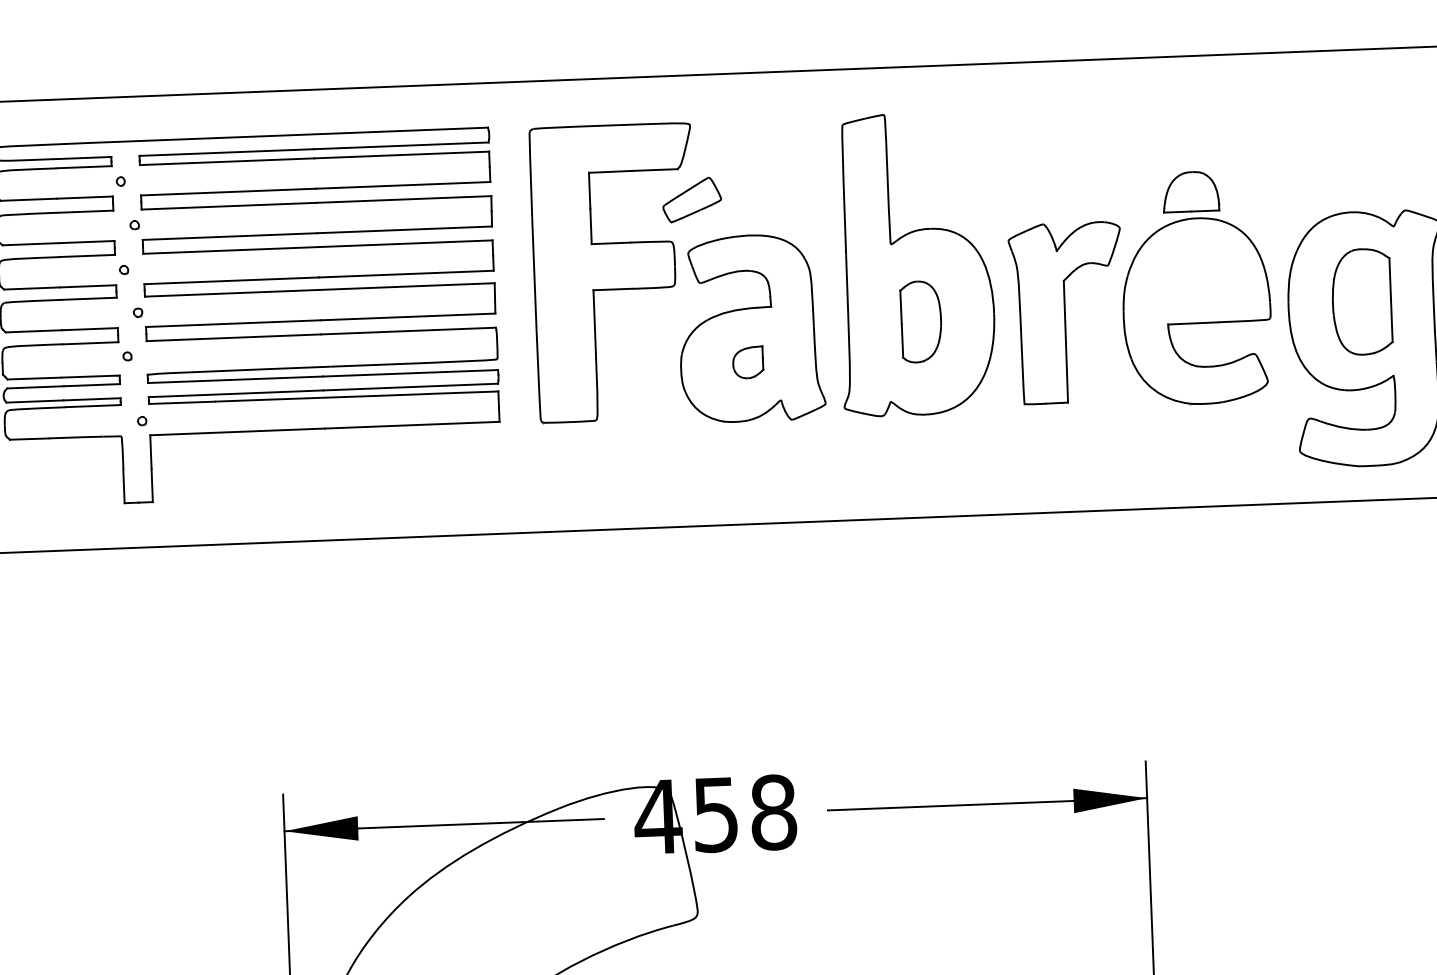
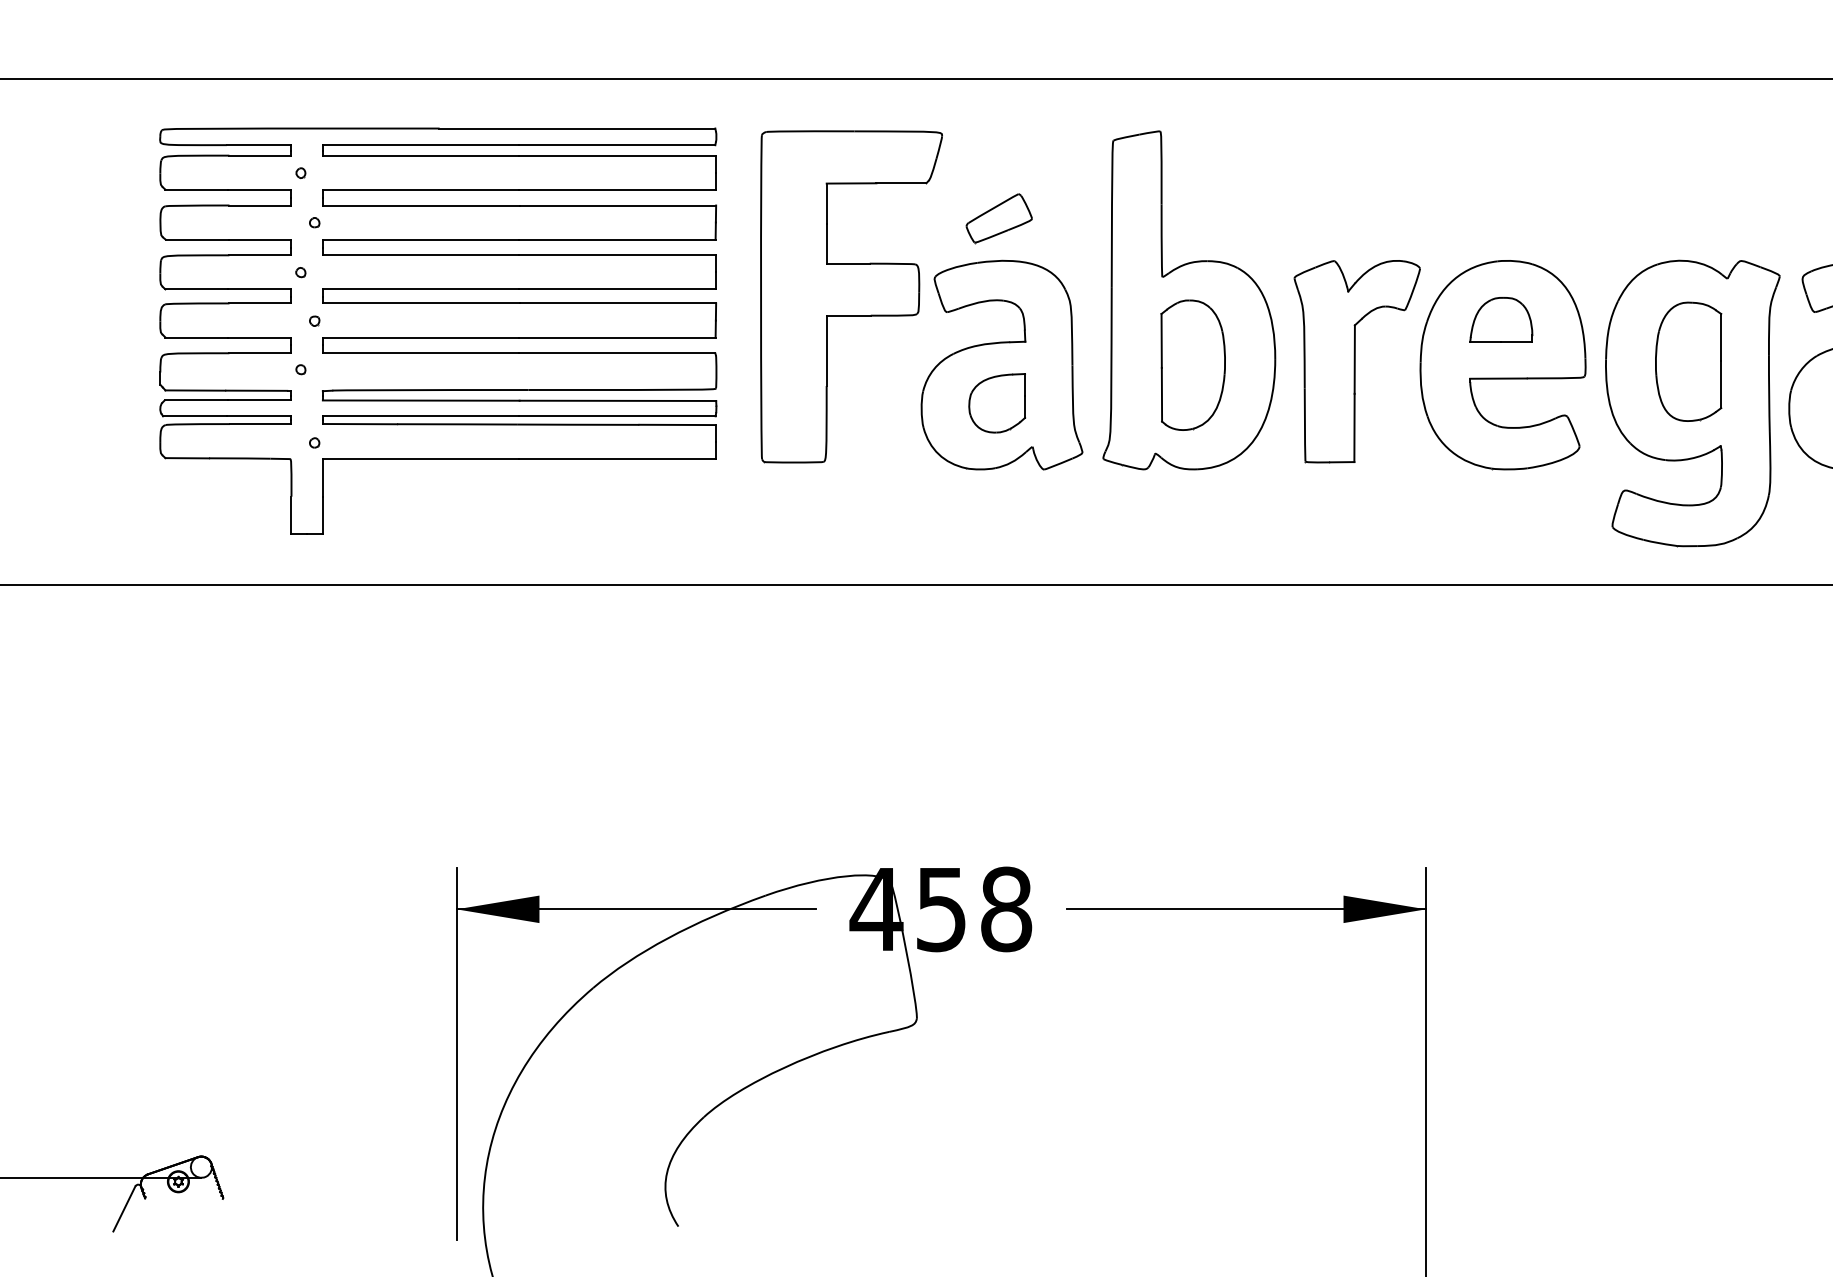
part: (1191, 191) -> (1501, 319), moved
part: (691, 200) -> (998, 218), moved
part: (920, 321) -> (1192, 364), size x1.43
part: (747, 362) -> (996, 403), size x1.67

